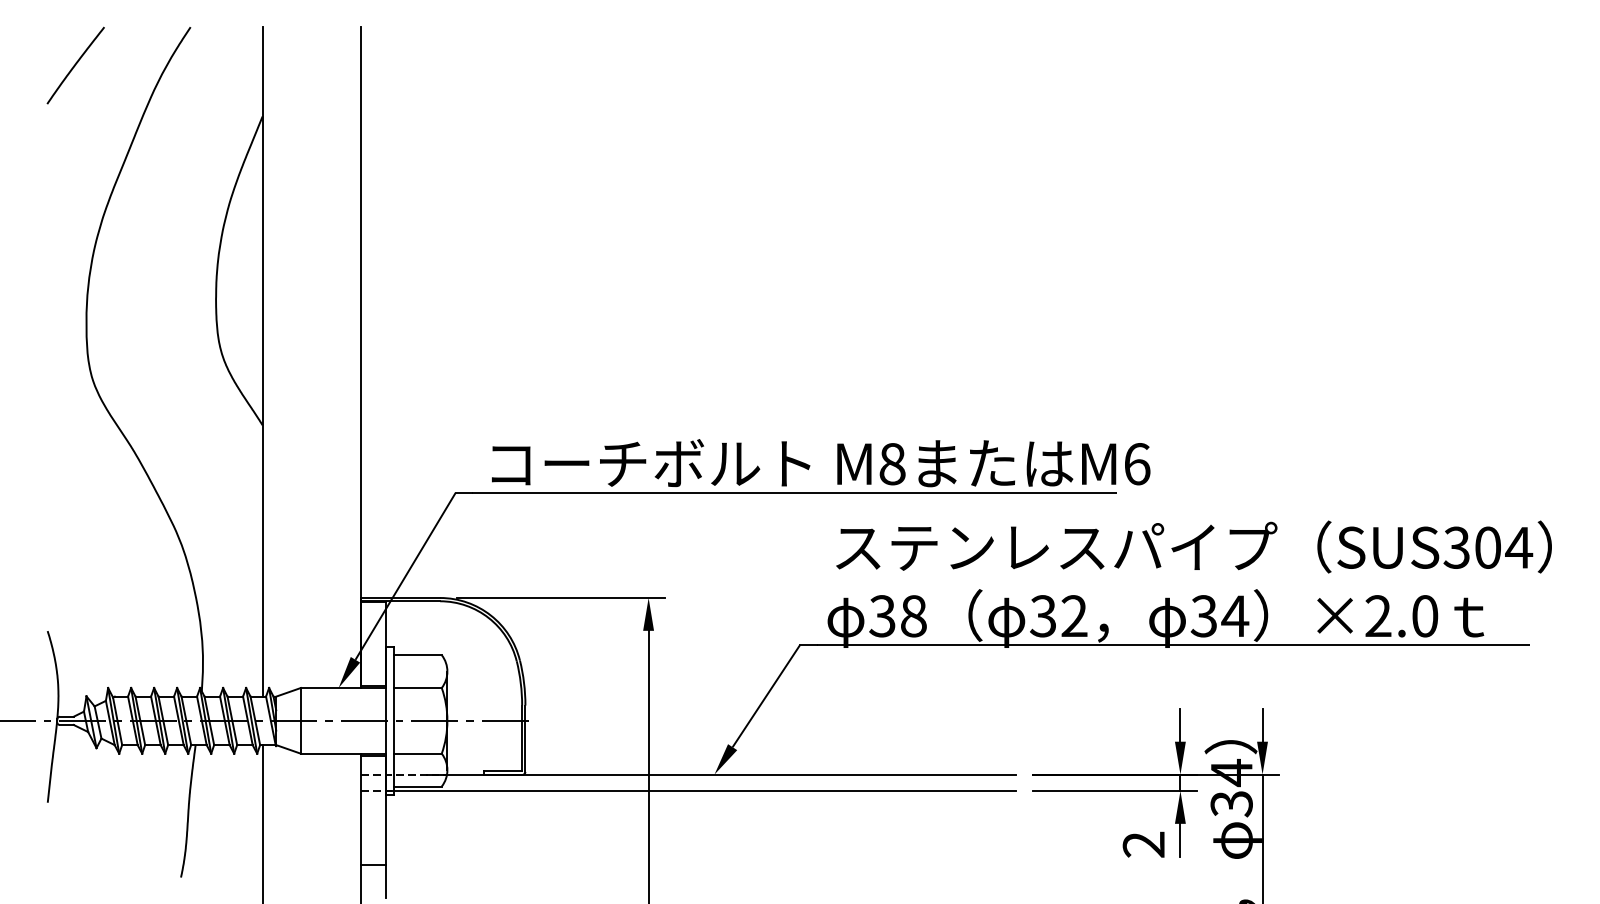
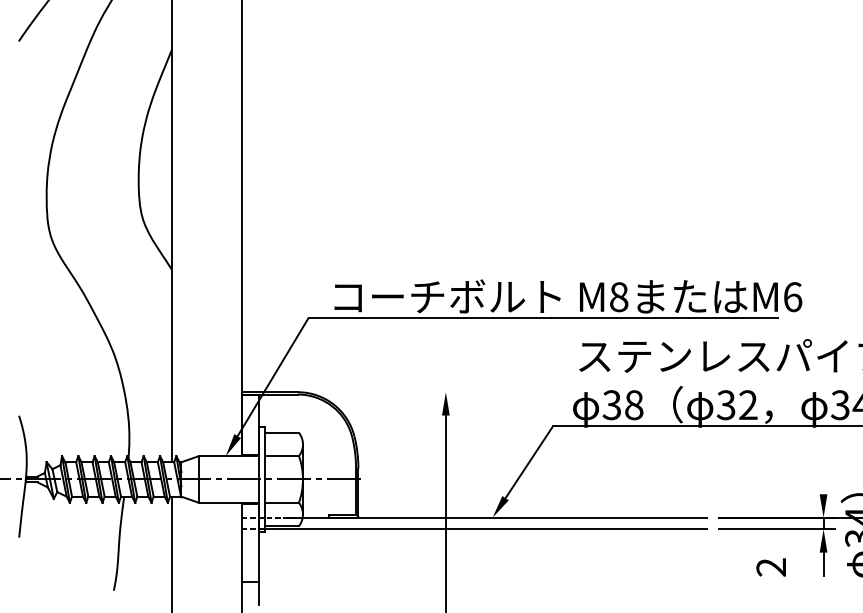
line: (560, 597) -> (383, 391), removed
line: (1180, 724) -> (823, 482), removed
text: (1143, 844) -> (771, 567), moved

